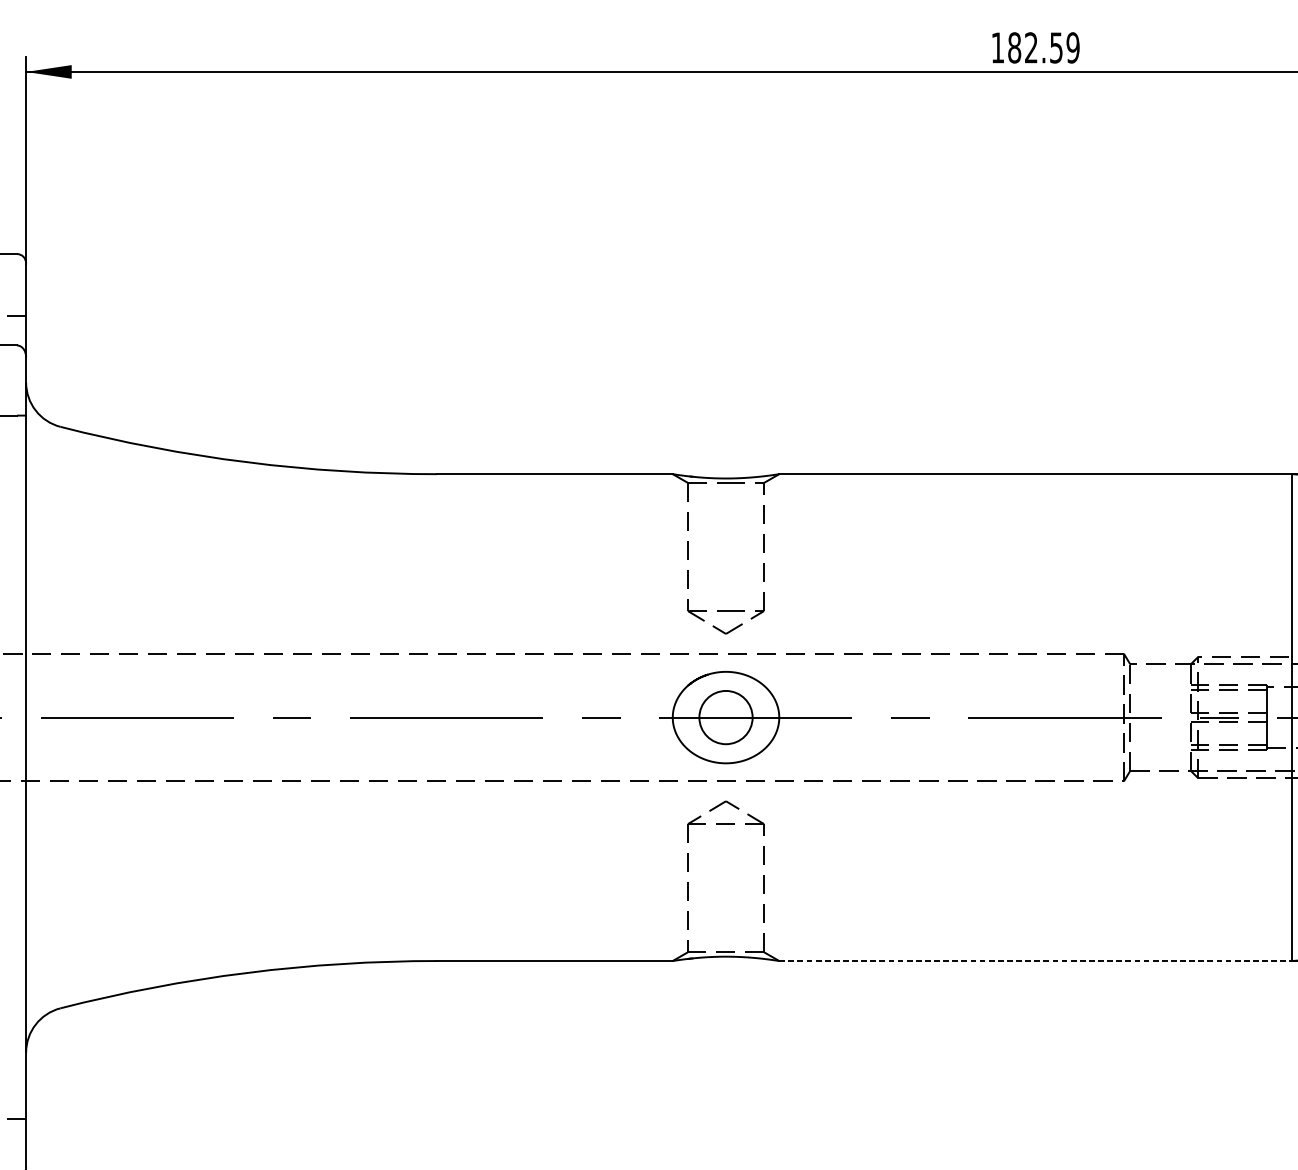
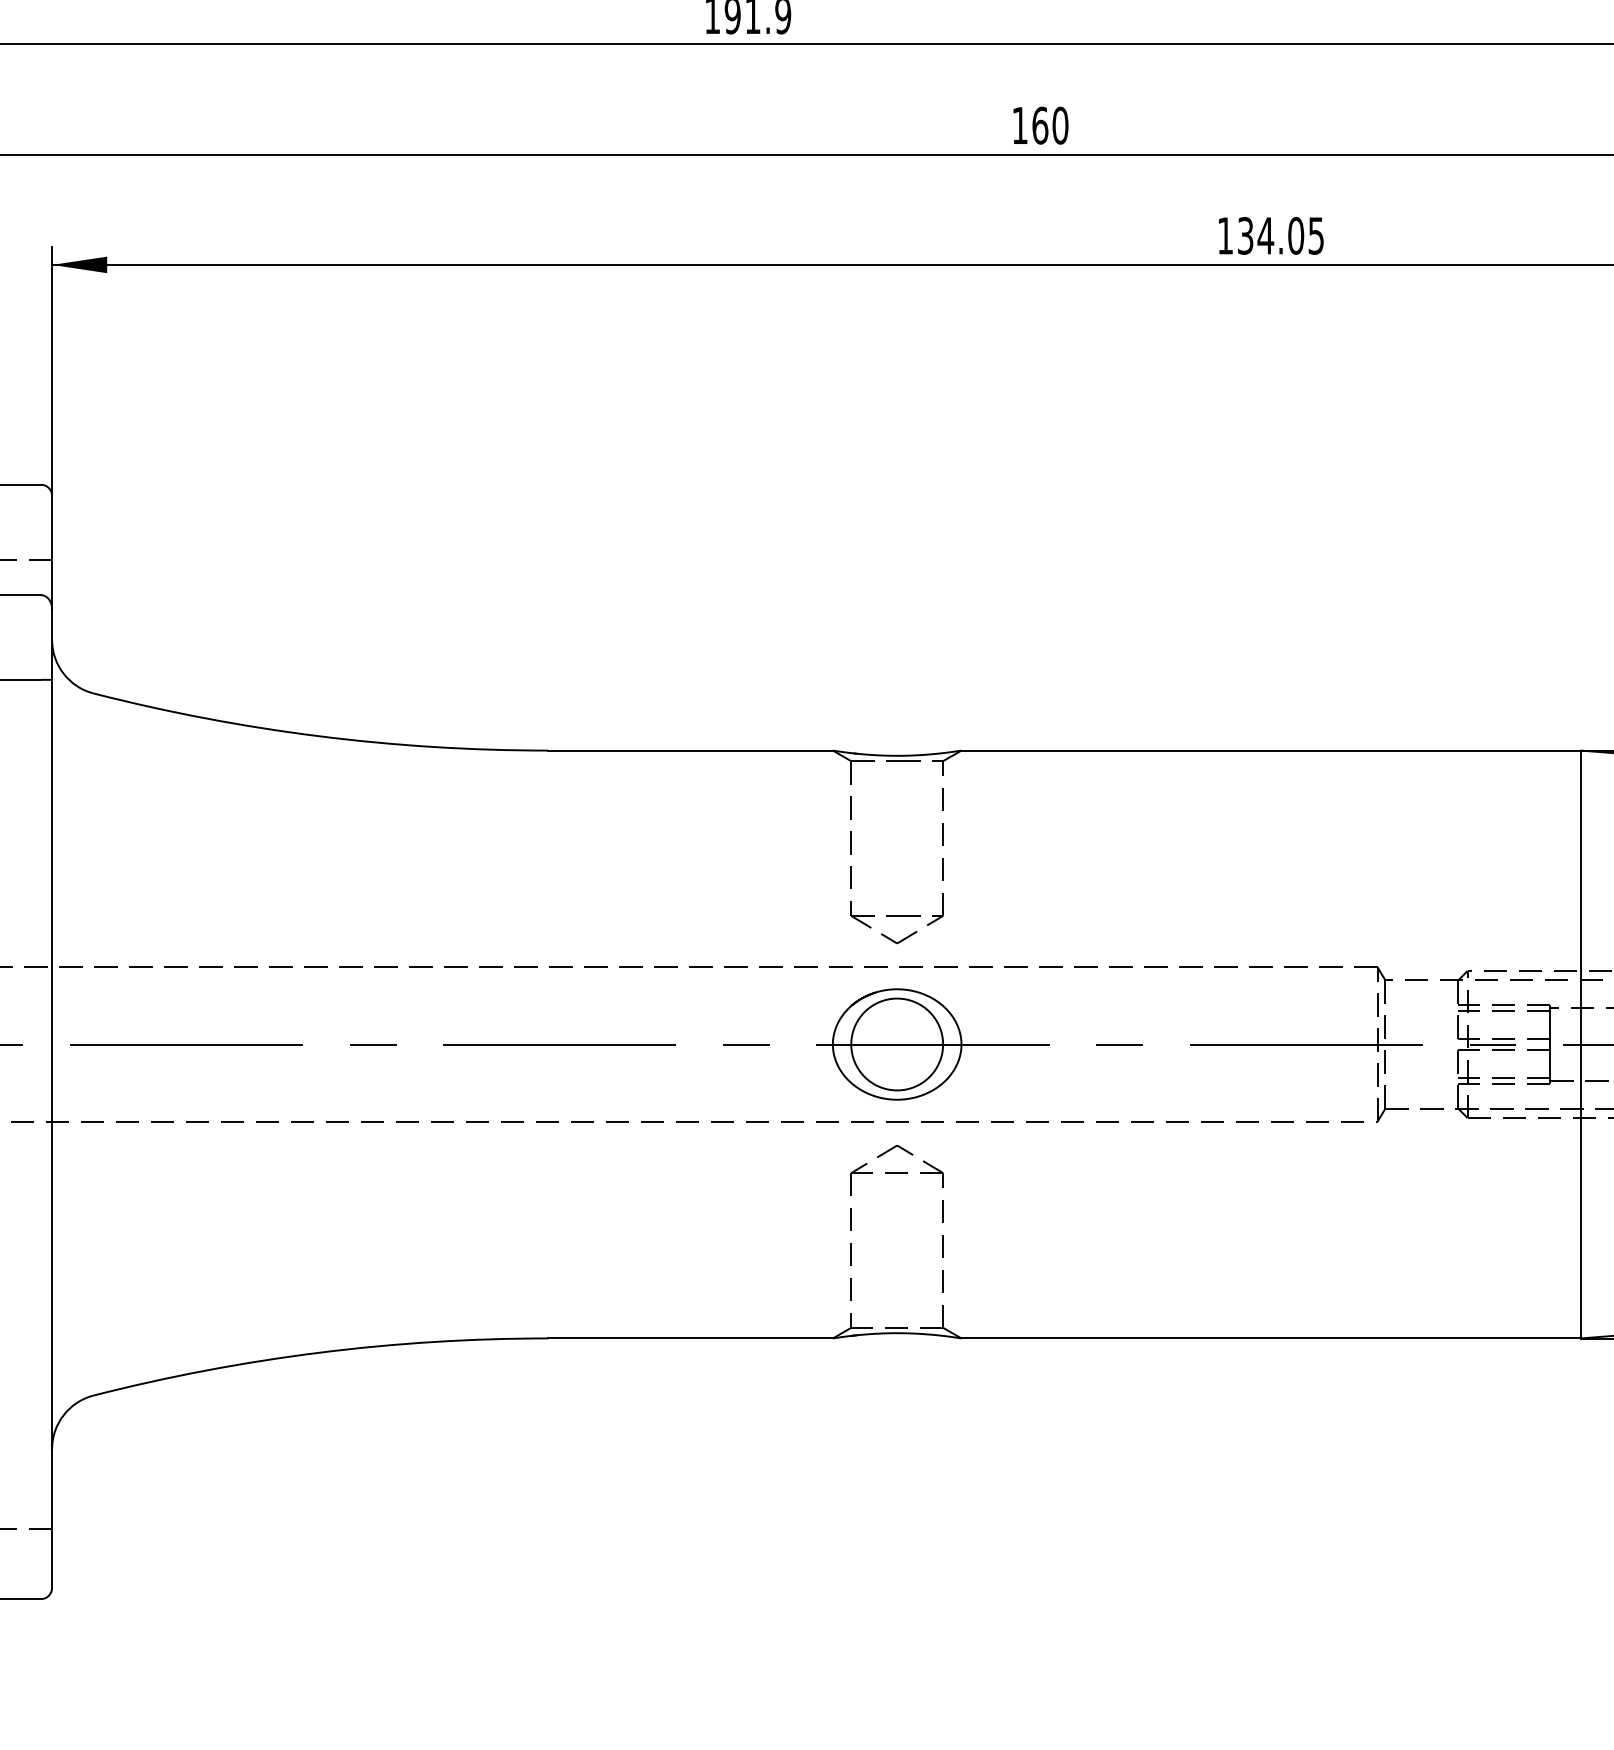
text: (1043, 47) -> (1280, 235), 182.59 -> 134.05
circle: (726, 717) -> (897, 1044), size x1.43
line: (1036, 961) -> (1271, 1338), dashed -> solid

